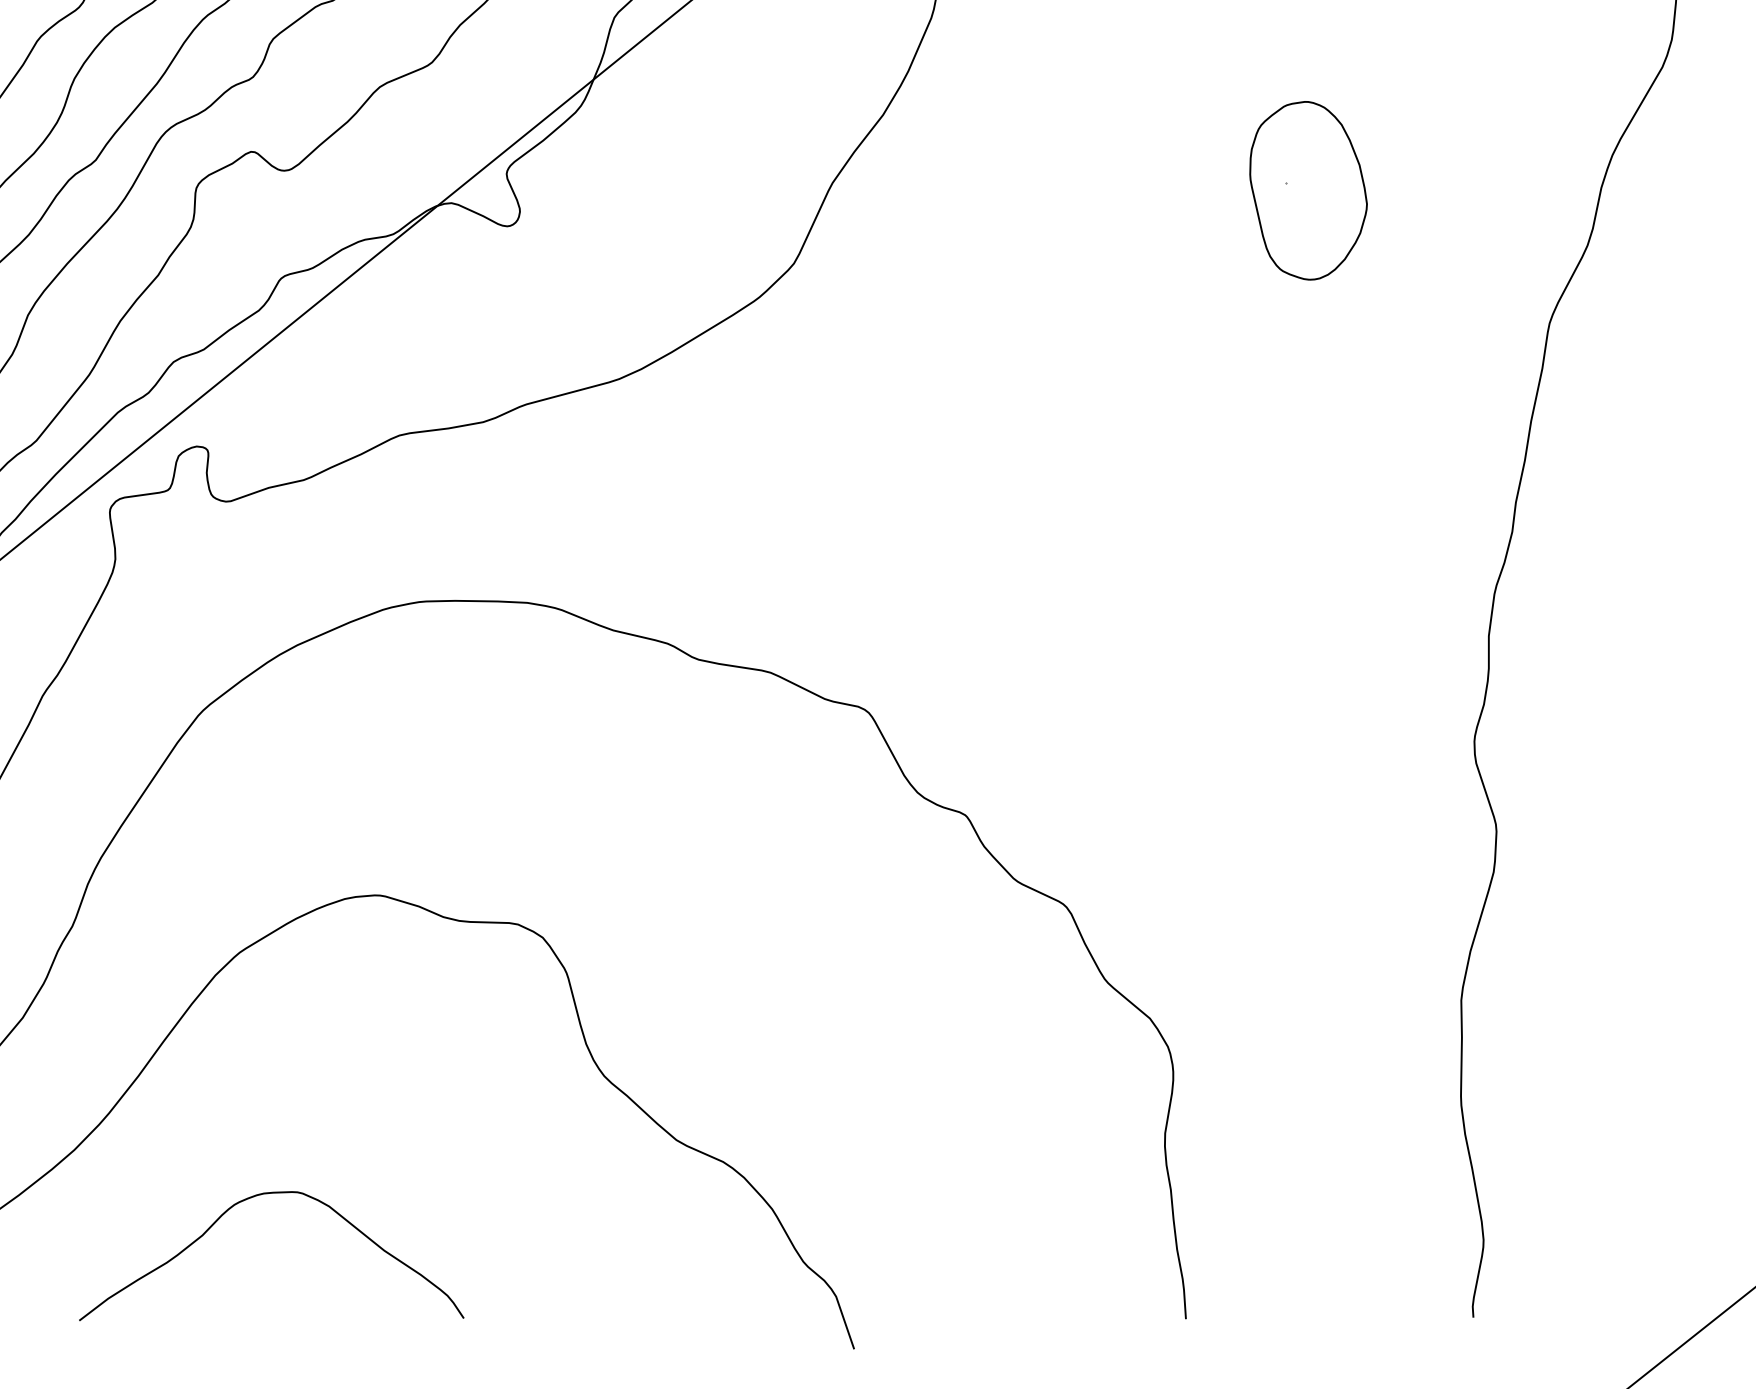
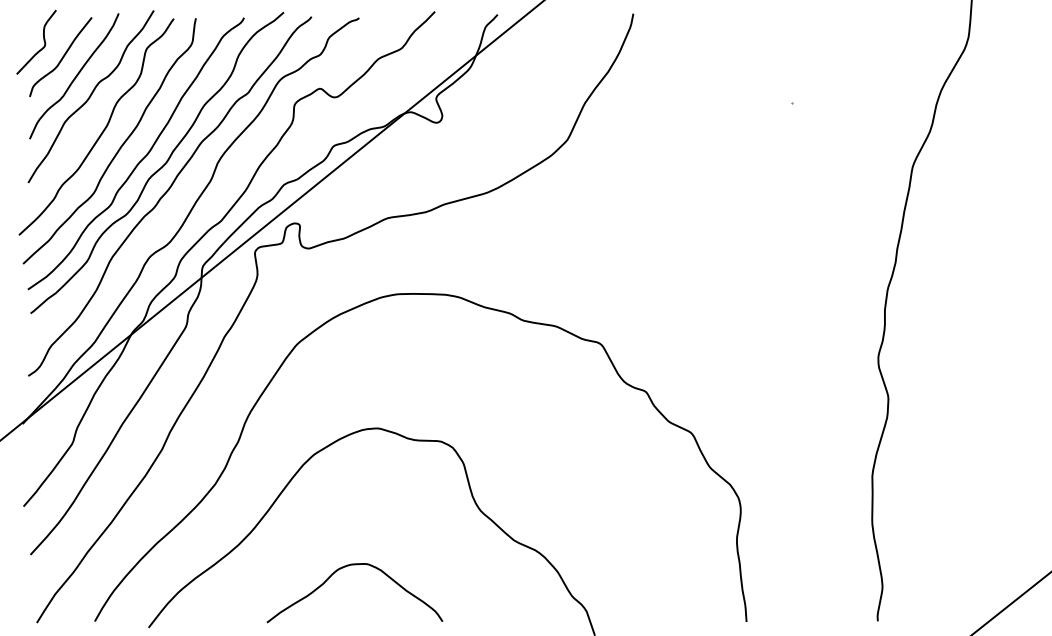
part: (1308, 190) -> (802, 106), removed
curve: (246, 1201) -> (343, 568), moved

